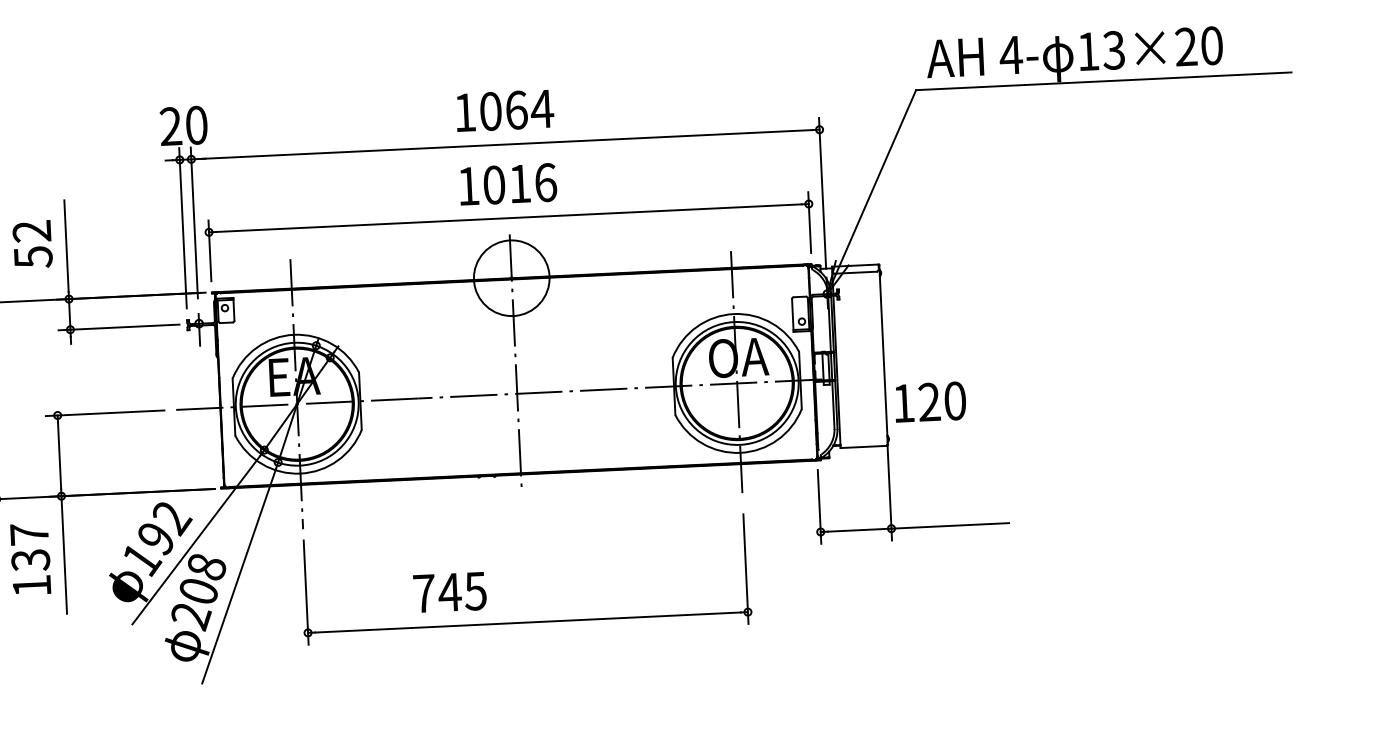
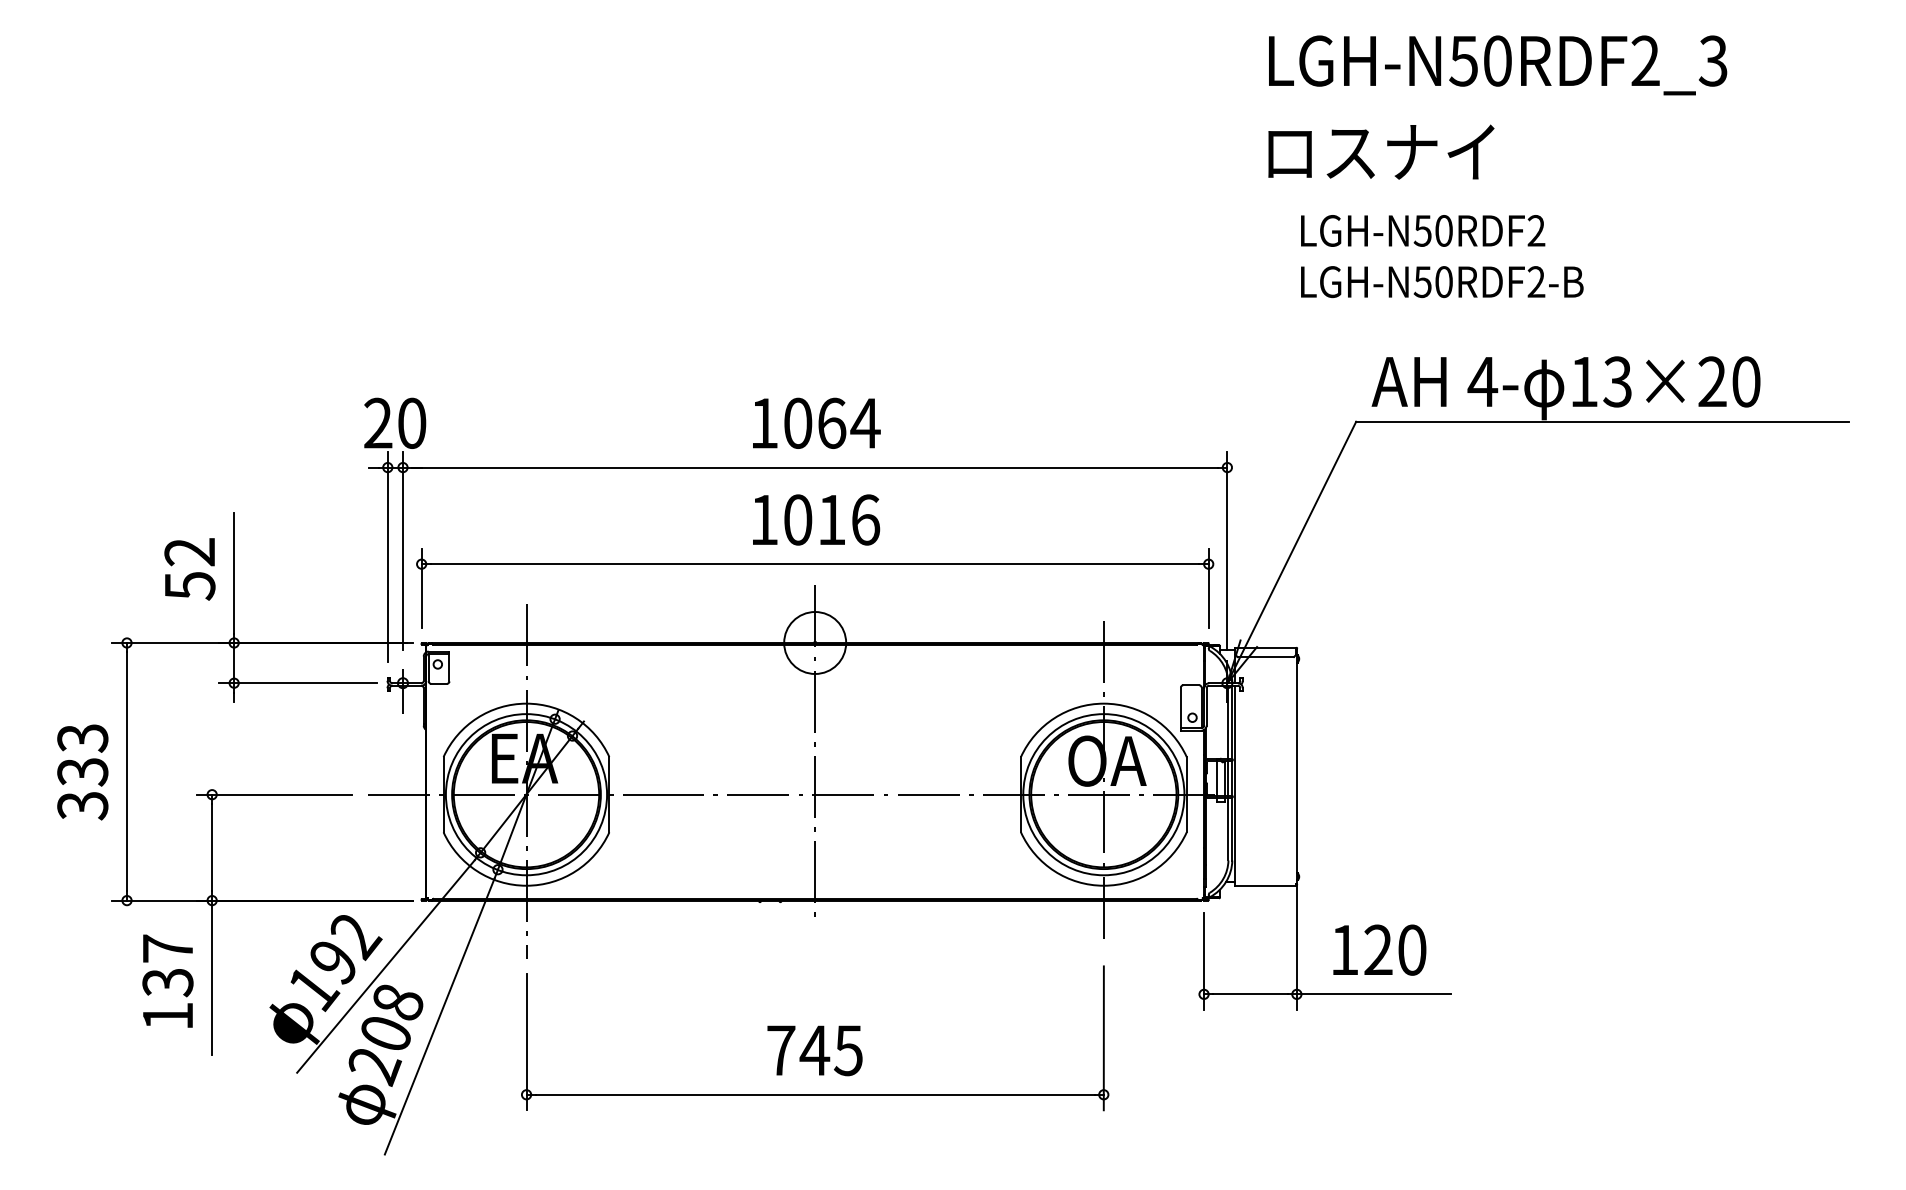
circle: (511, 277) -> (815, 642), size x0.62
text: (930, 401) -> (1379, 949), moved
text: (449, 592) -> (814, 1050), moved

